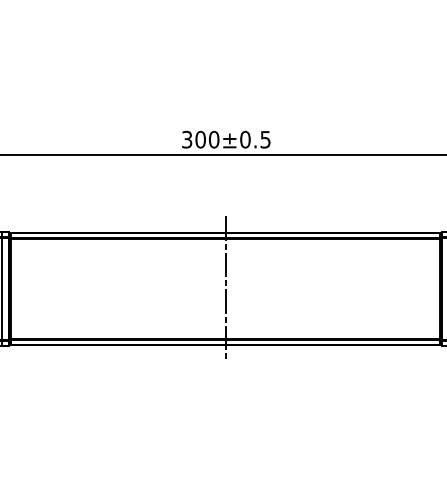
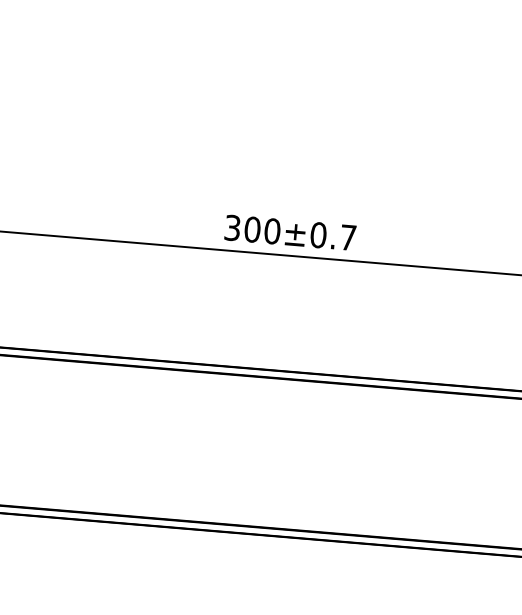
text: (265, 139) -> (348, 237), 300±0.5 -> 300±0.7
line: (225, 288) -> (270, 452), removed

